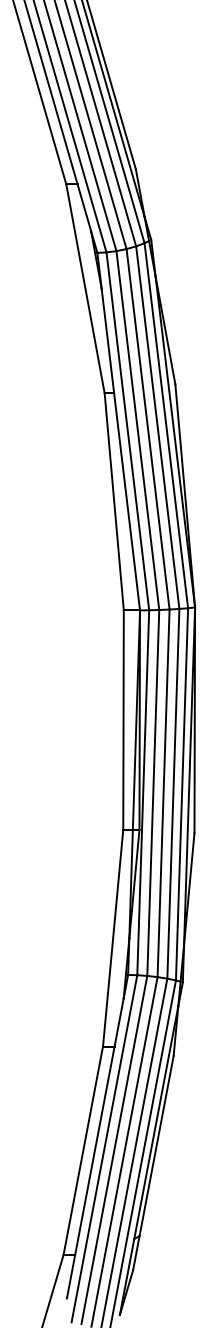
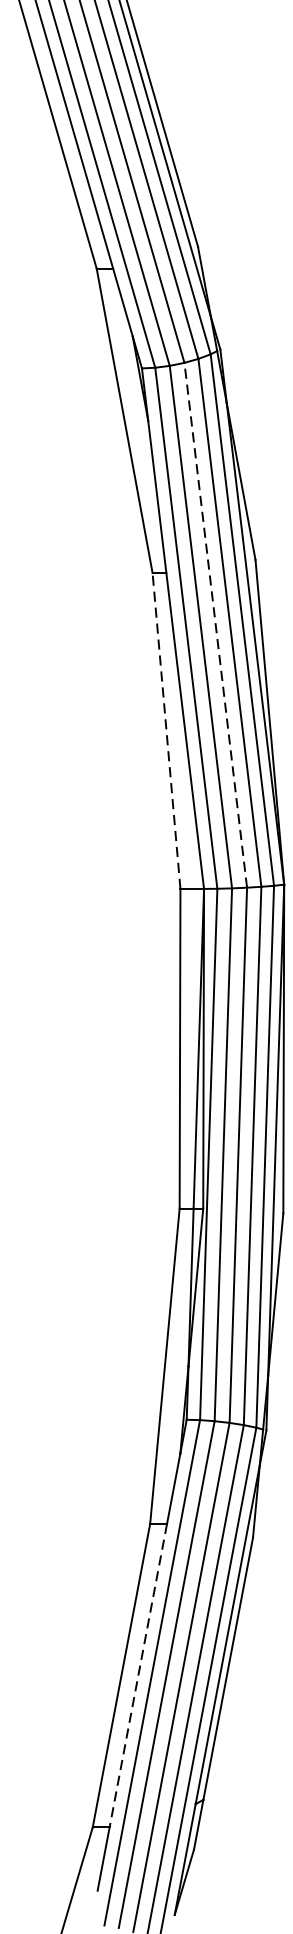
line: (148, 429) -> (216, 625), solid -> dashed
line: (114, 501) -> (166, 730), solid -> dashed
line: (94, 1151) -> (137, 1676), solid -> dashed

